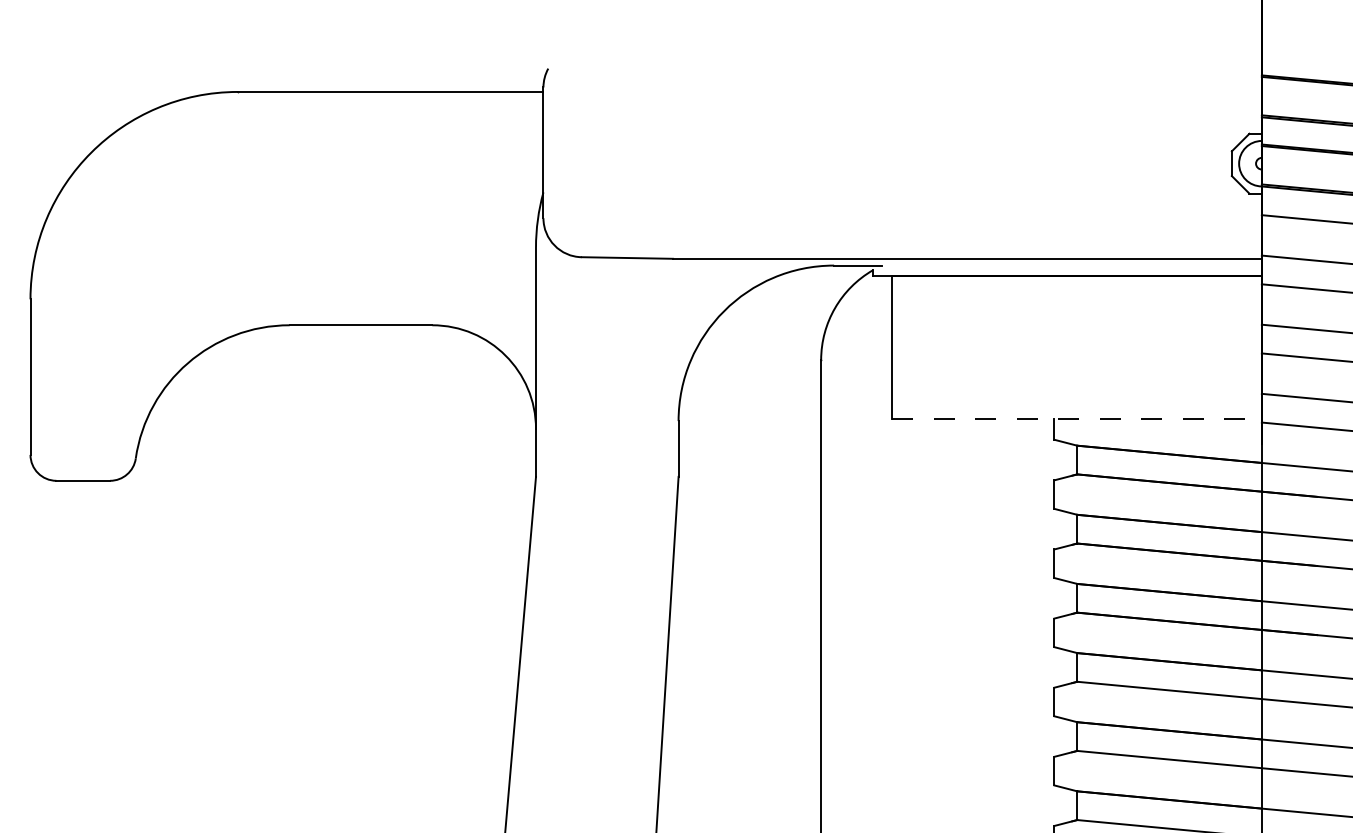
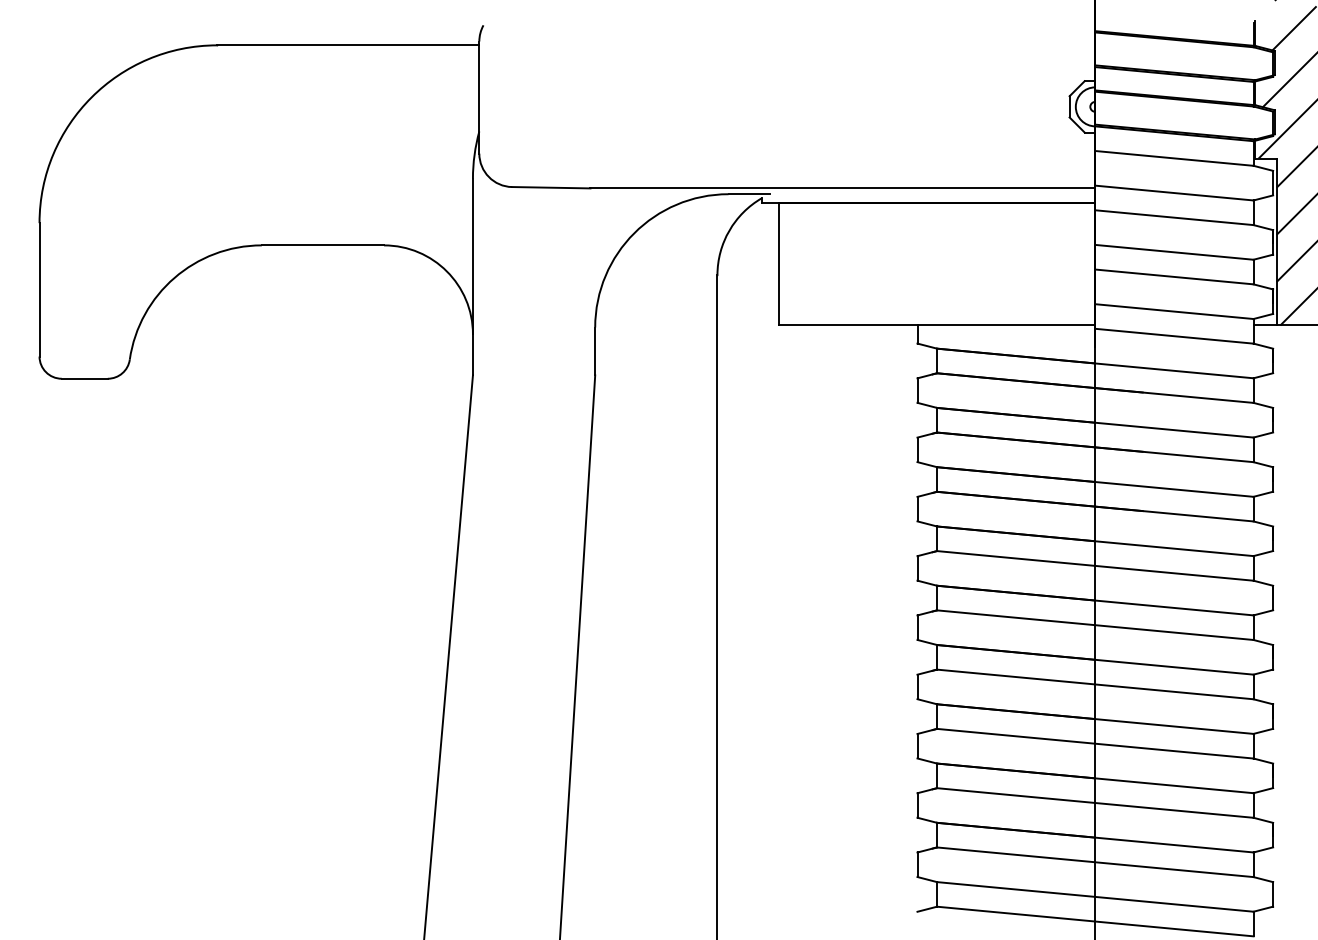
line: (1077, 418) -> (937, 325), dashed -> solid

